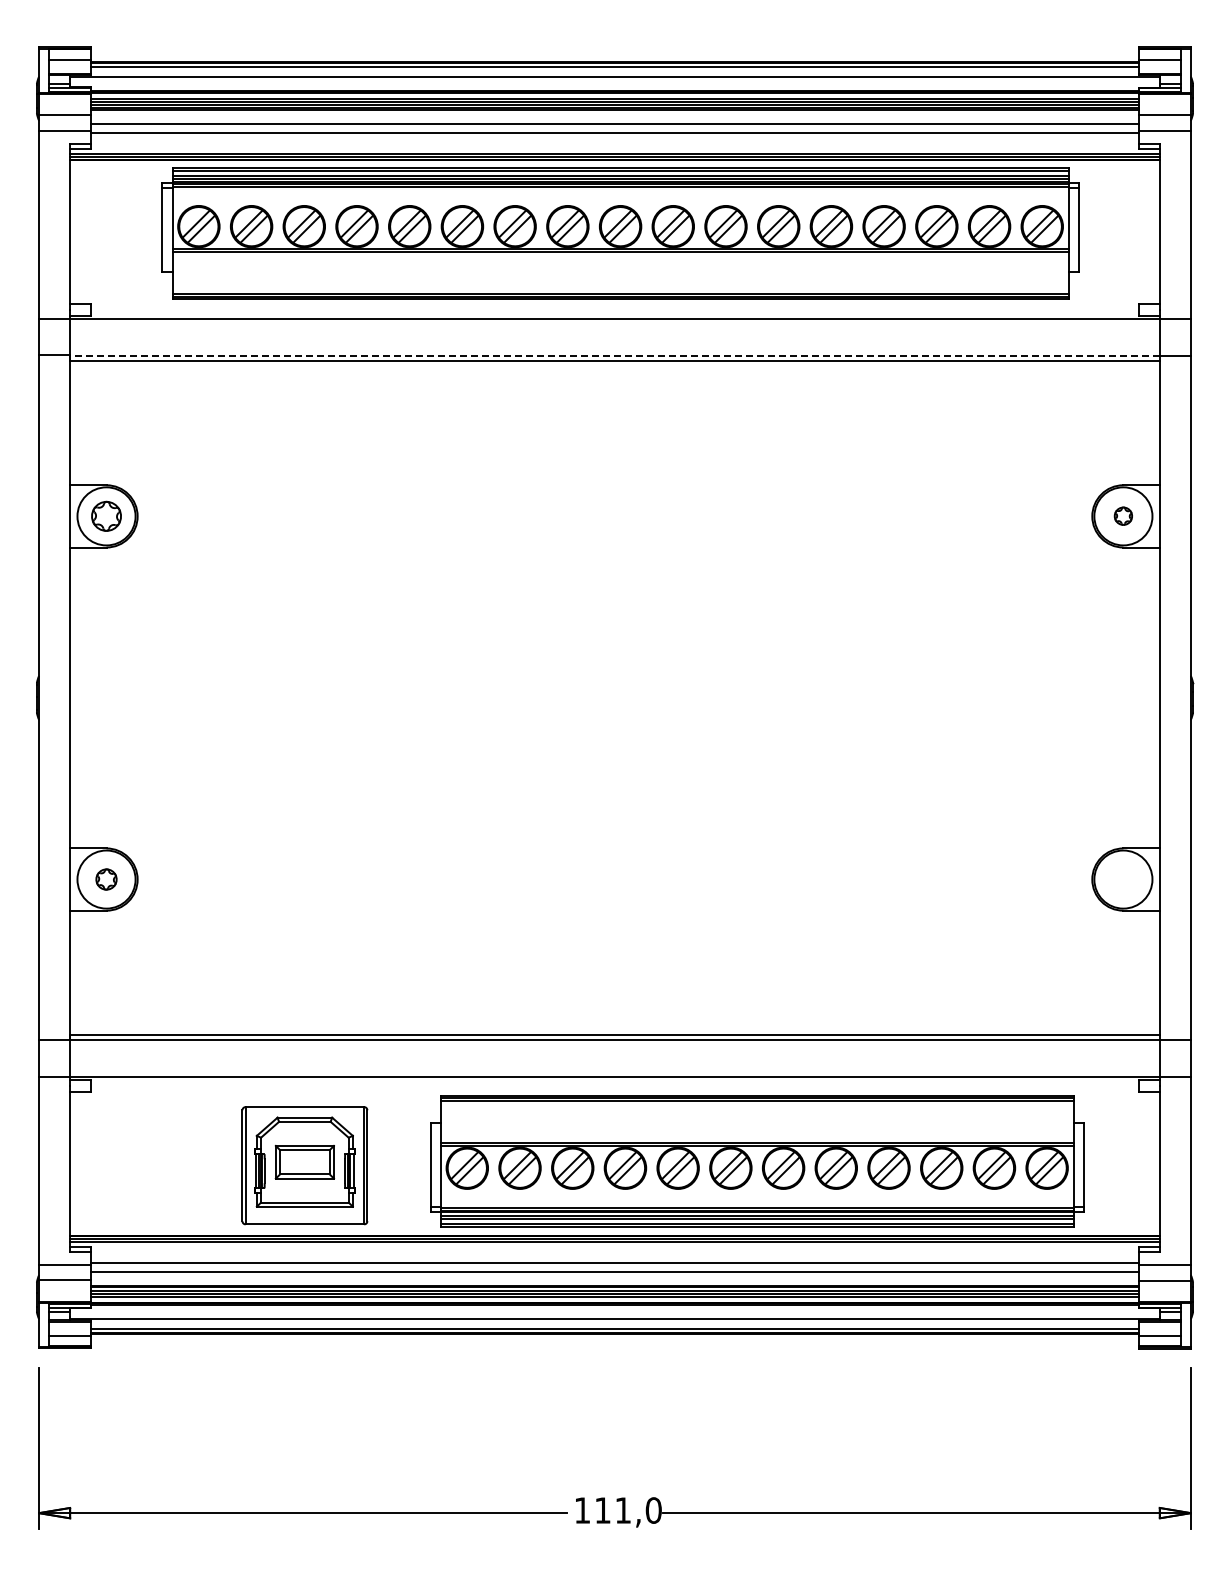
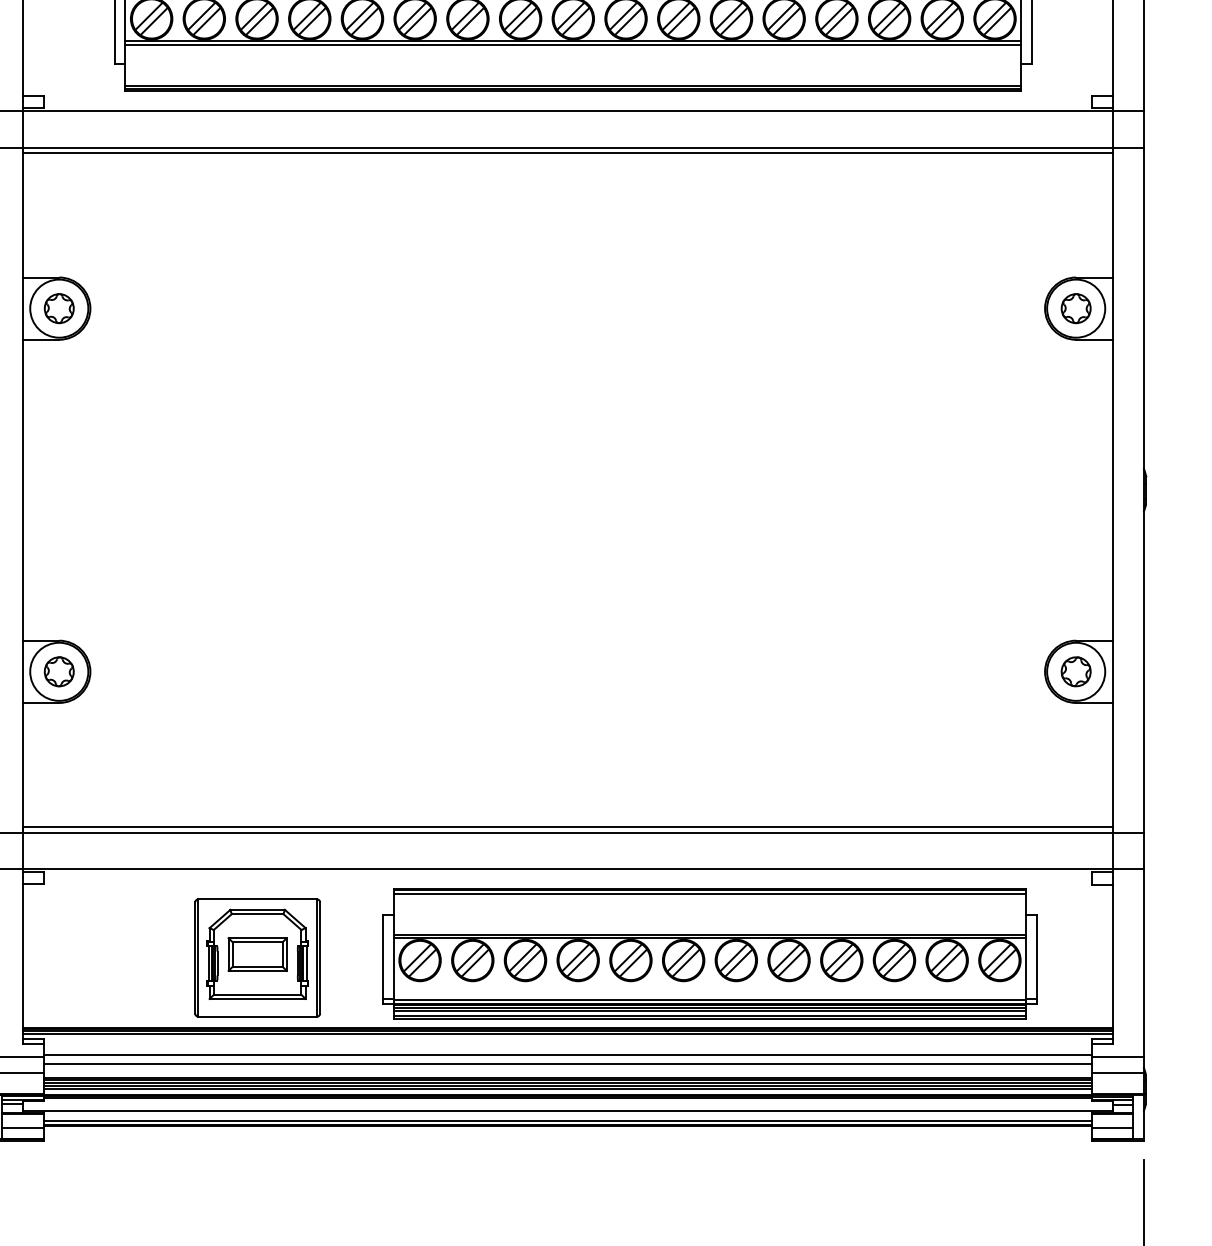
line: (614, 355) -> (567, 147), dashed -> solid
part: (1123, 515) -> (1076, 307), size x1.67
part: (106, 879) -> (59, 671), size x1.43
part: (1123, 879) -> (1076, 671), added

